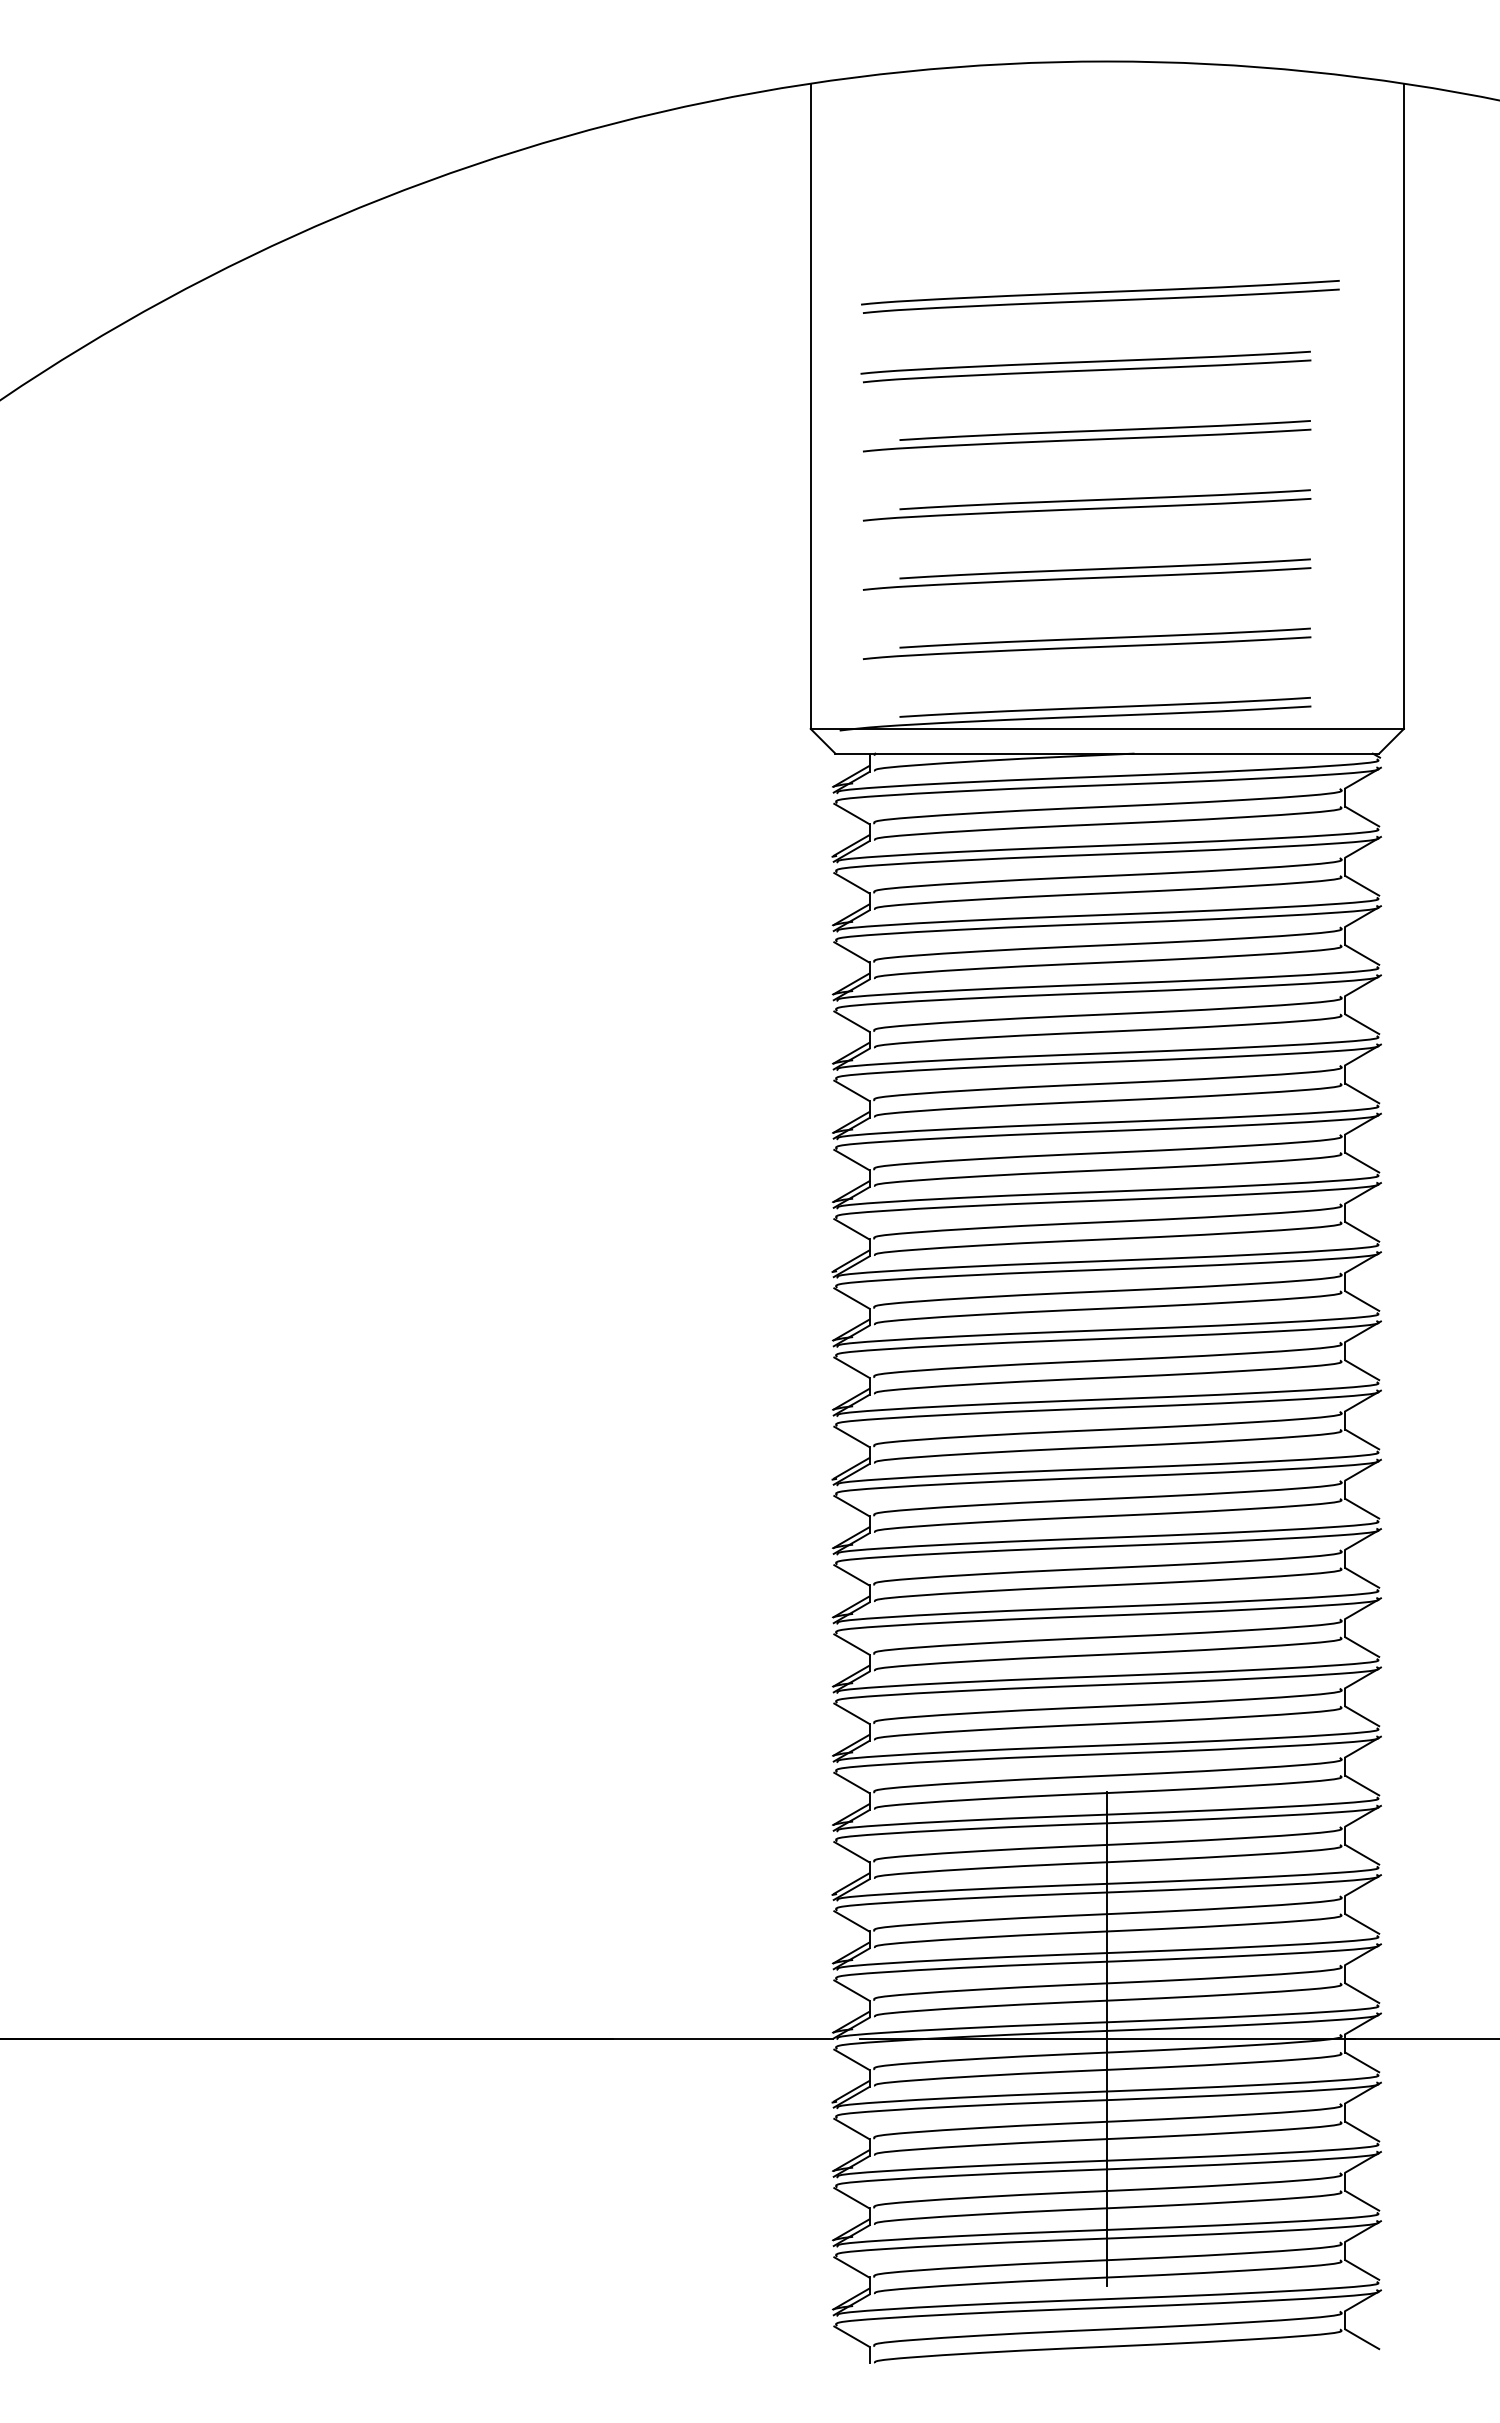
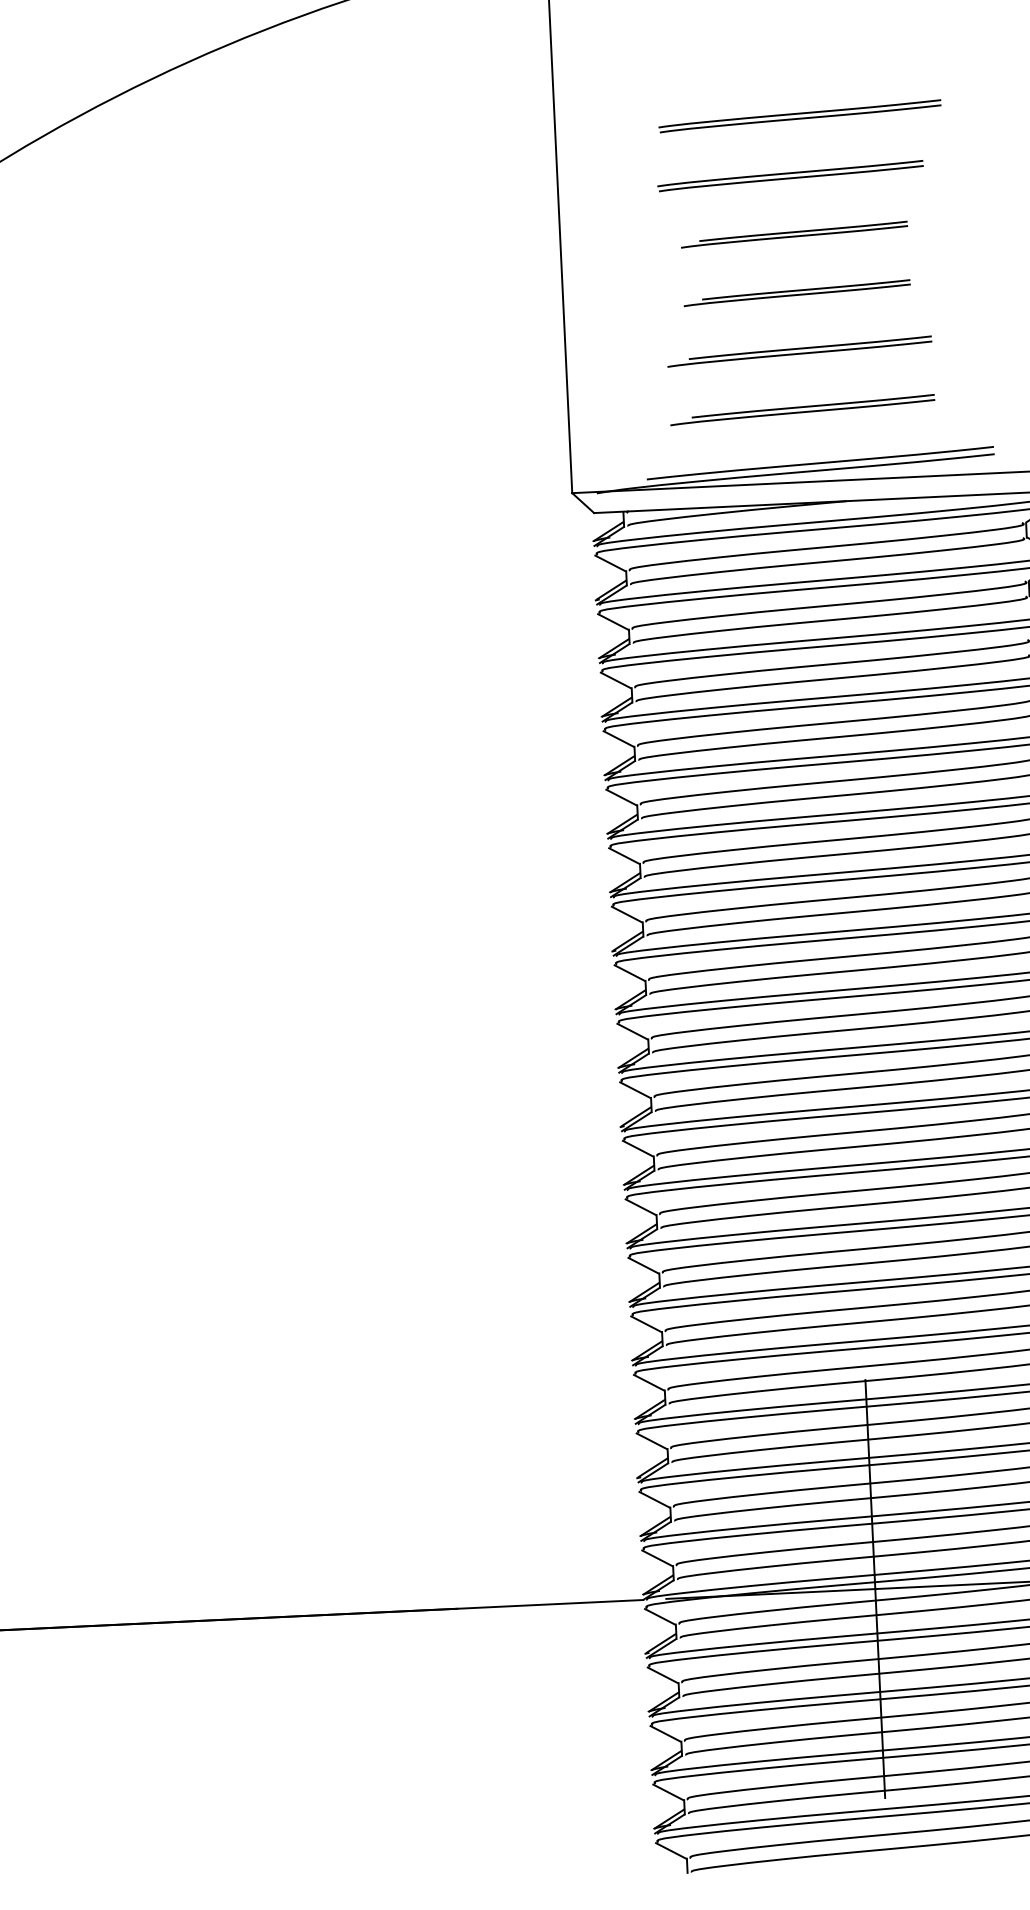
part: (1100, 296) -> (800, 115), size x0.7
part: (1085, 366) -> (790, 175), size x0.7
part: (1087, 436) -> (794, 234), size x0.6
part: (1087, 505) -> (797, 293), size x0.6
part: (1086, 574) -> (799, 351), size x0.7
part: (1087, 643) -> (802, 409), size x0.7

